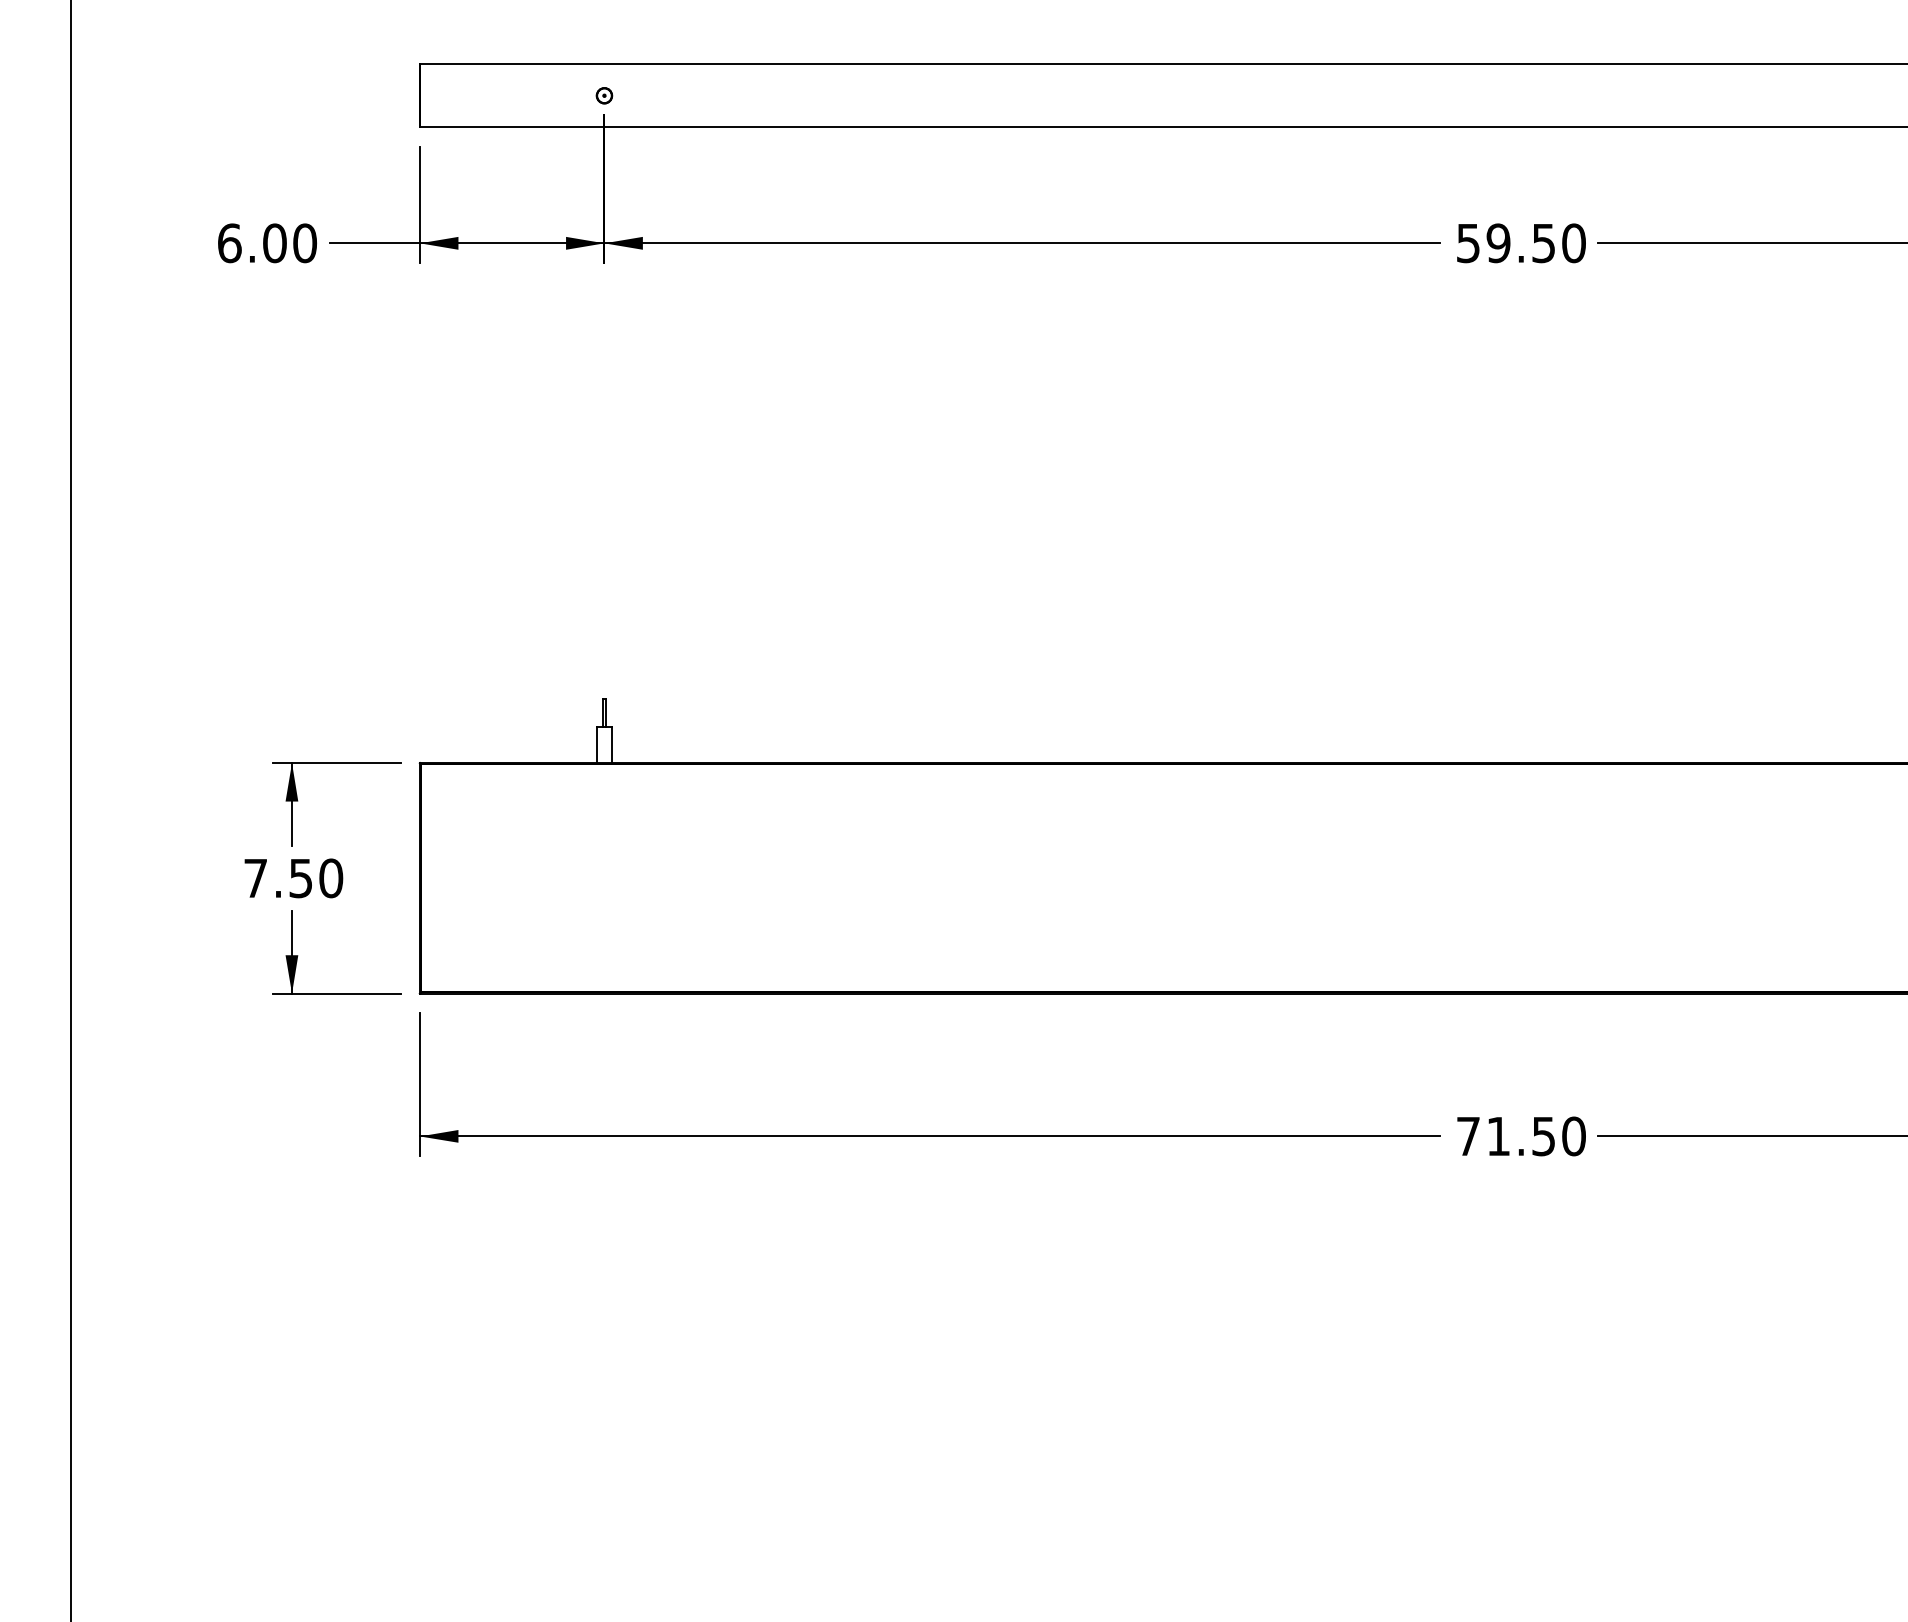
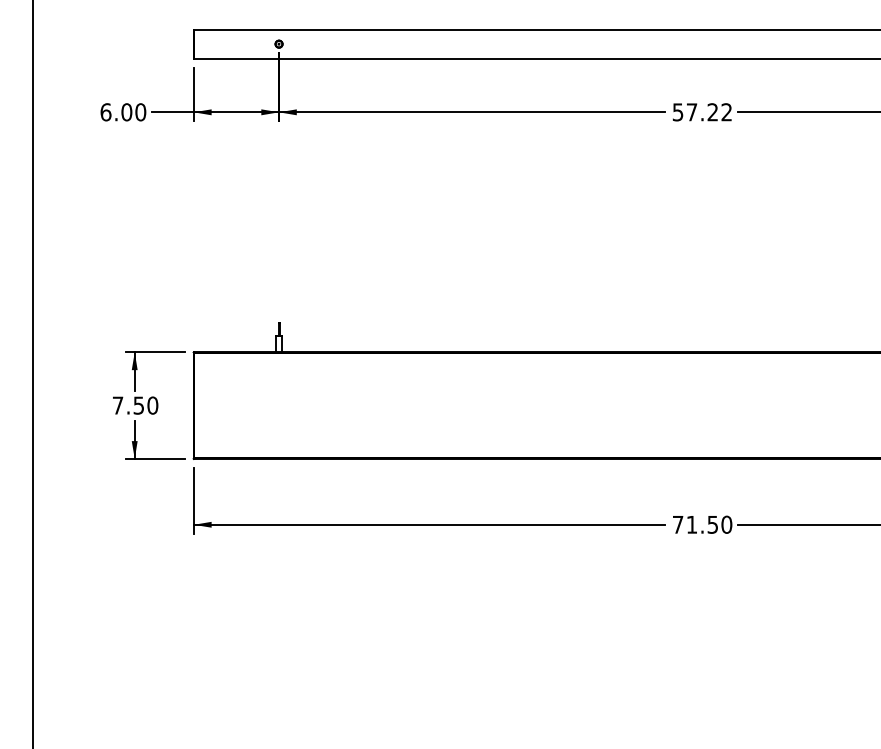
text: (1536, 243) -> (709, 112), 59.50 -> 57.22

